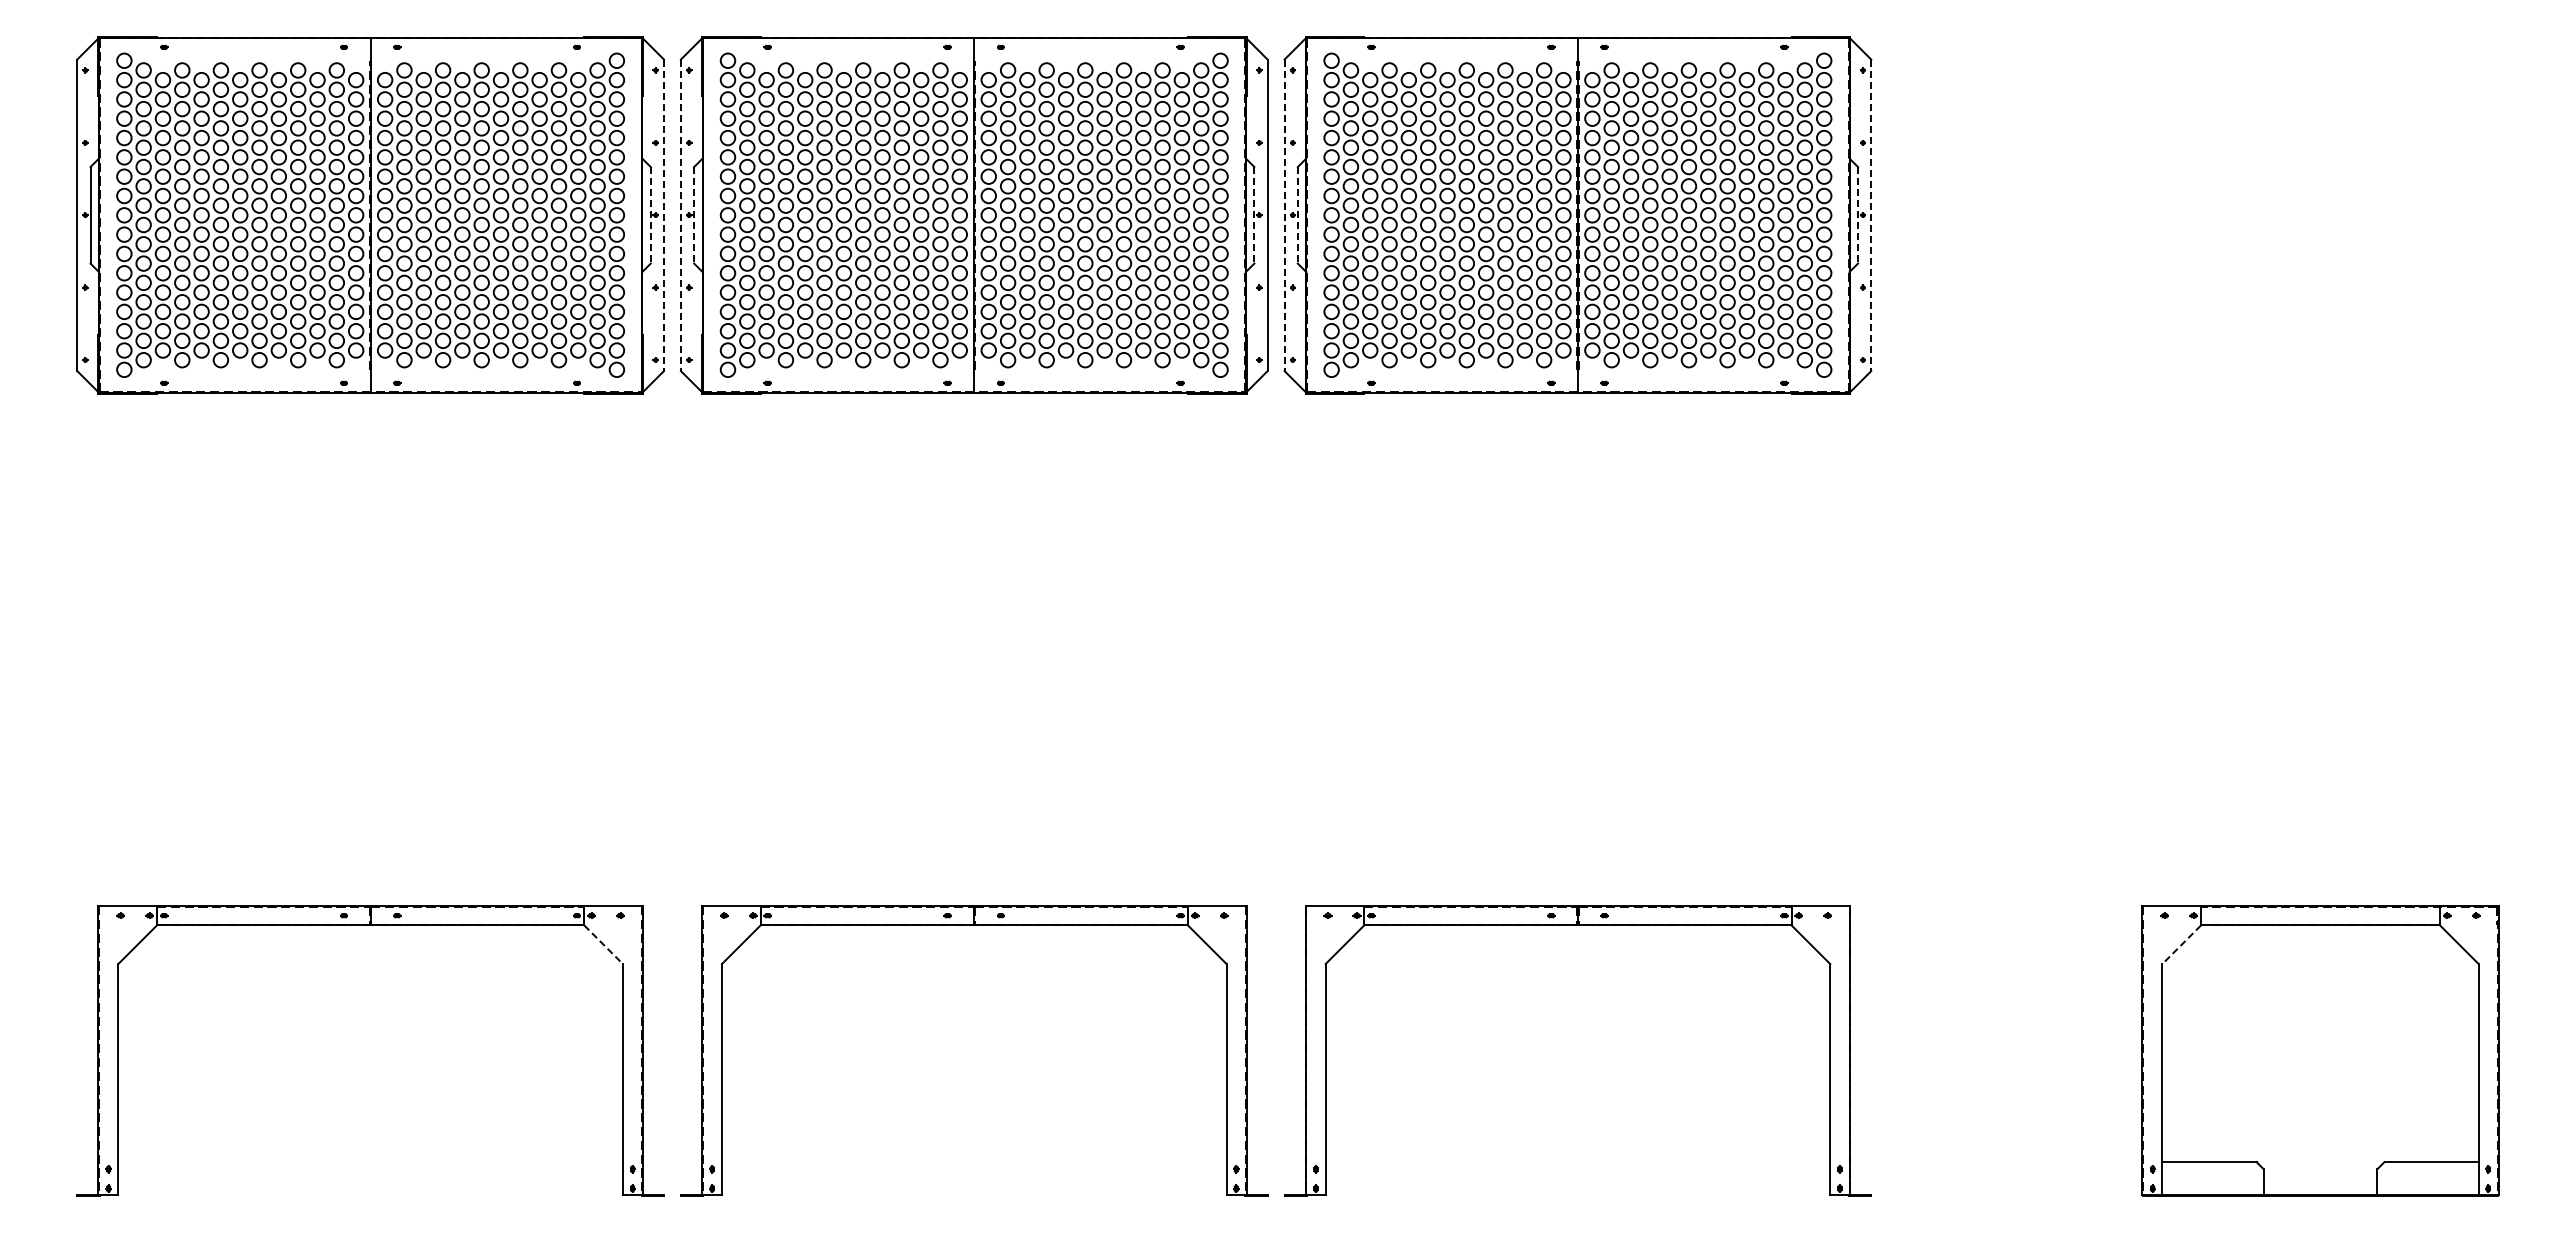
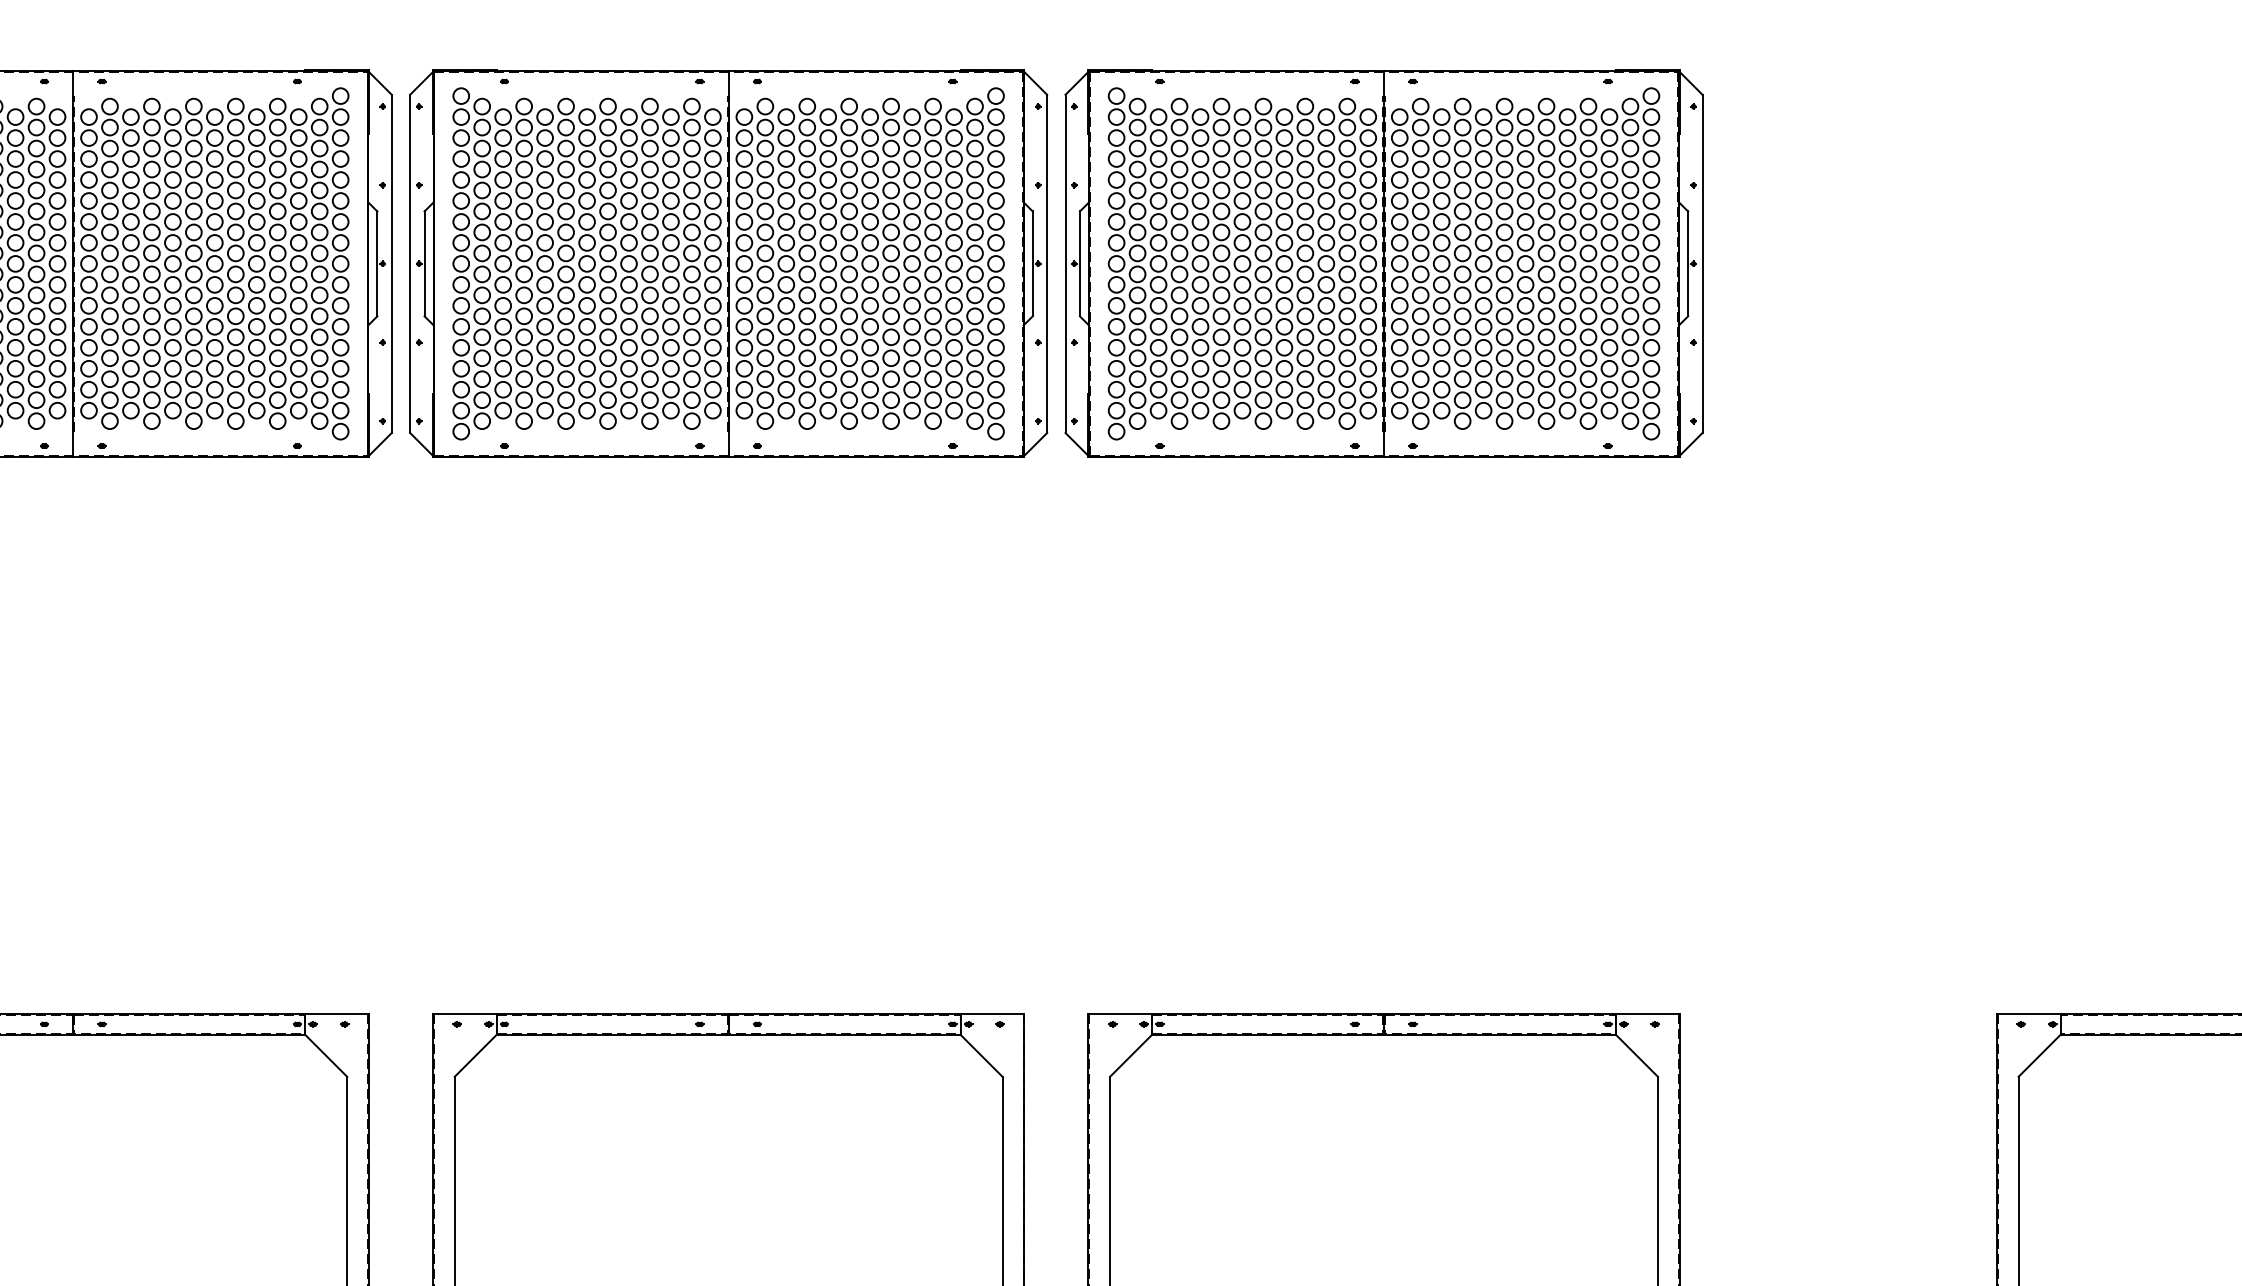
line: (650, 215) -> (377, 264), dashed -> solid
line: (664, 215) -> (392, 264), dashed -> solid
line: (680, 215) -> (409, 264), dashed -> solid
line: (694, 215) -> (424, 264), dashed -> solid
line: (1254, 215) -> (1032, 264), dashed -> solid
line: (1284, 215) -> (1065, 264), dashed -> solid
line: (1297, 215) -> (1079, 264), dashed -> solid
line: (1858, 215) -> (1688, 264), dashed -> solid
line: (1871, 215) -> (1702, 264), dashed -> solid
line: (604, 945) -> (327, 1056), dashed -> solid
line: (2181, 945) -> (2039, 1056), dashed -> solid

